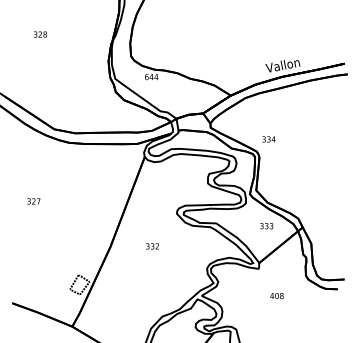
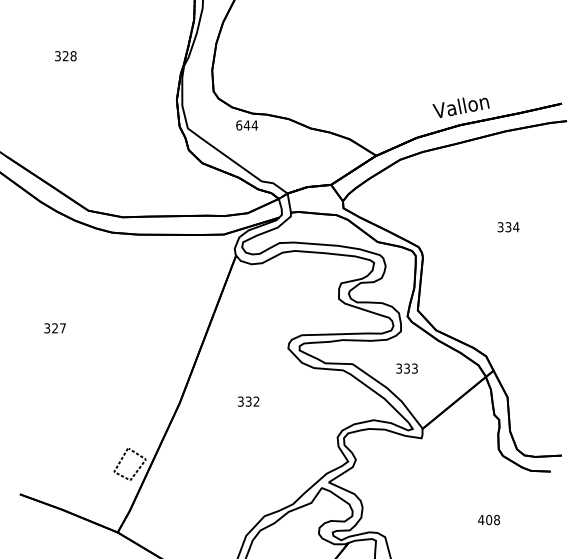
text: (268, 139) -> (507, 227), moved
text: (266, 226) -> (406, 369), moved
text: (276, 296) -> (488, 520), moved

